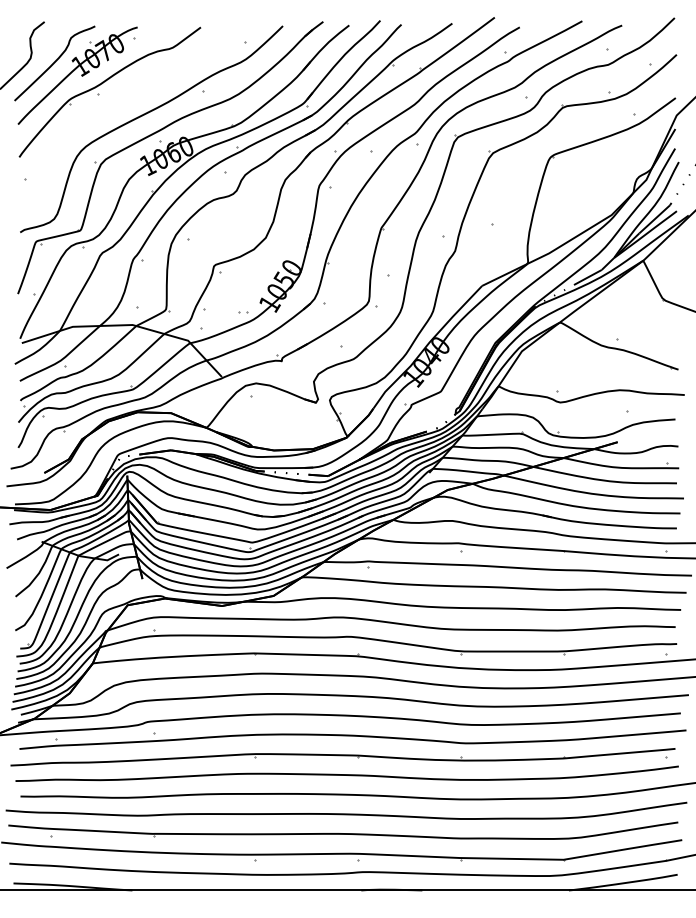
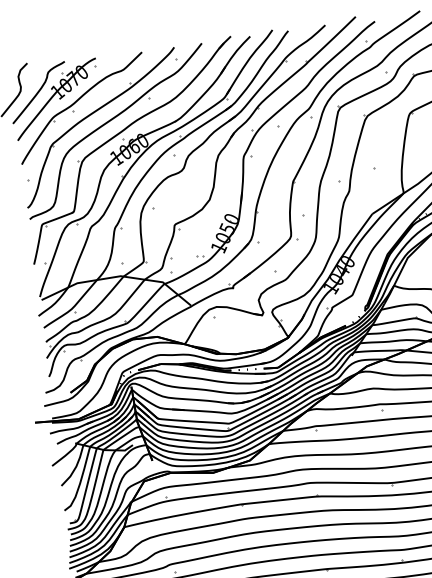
part: (122, 102) -> (92, 114), added

